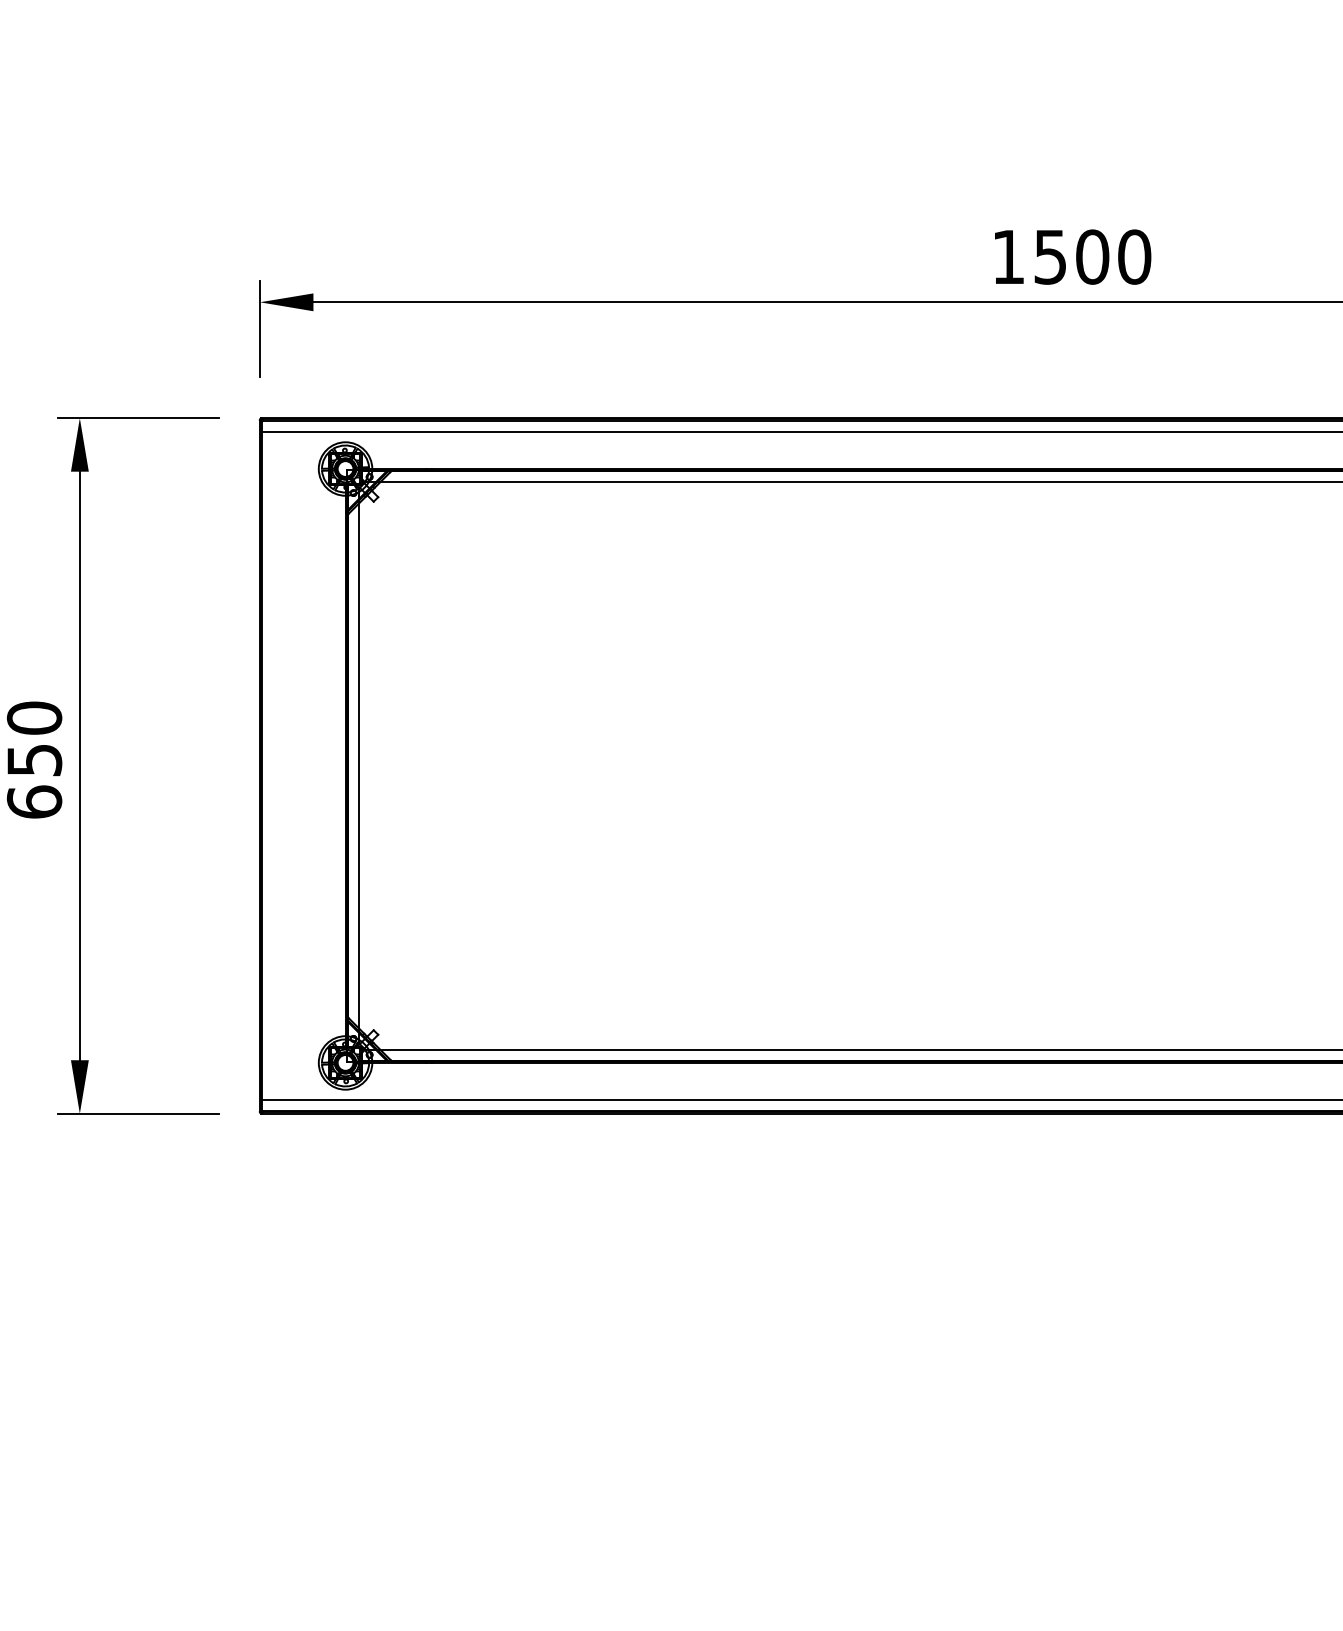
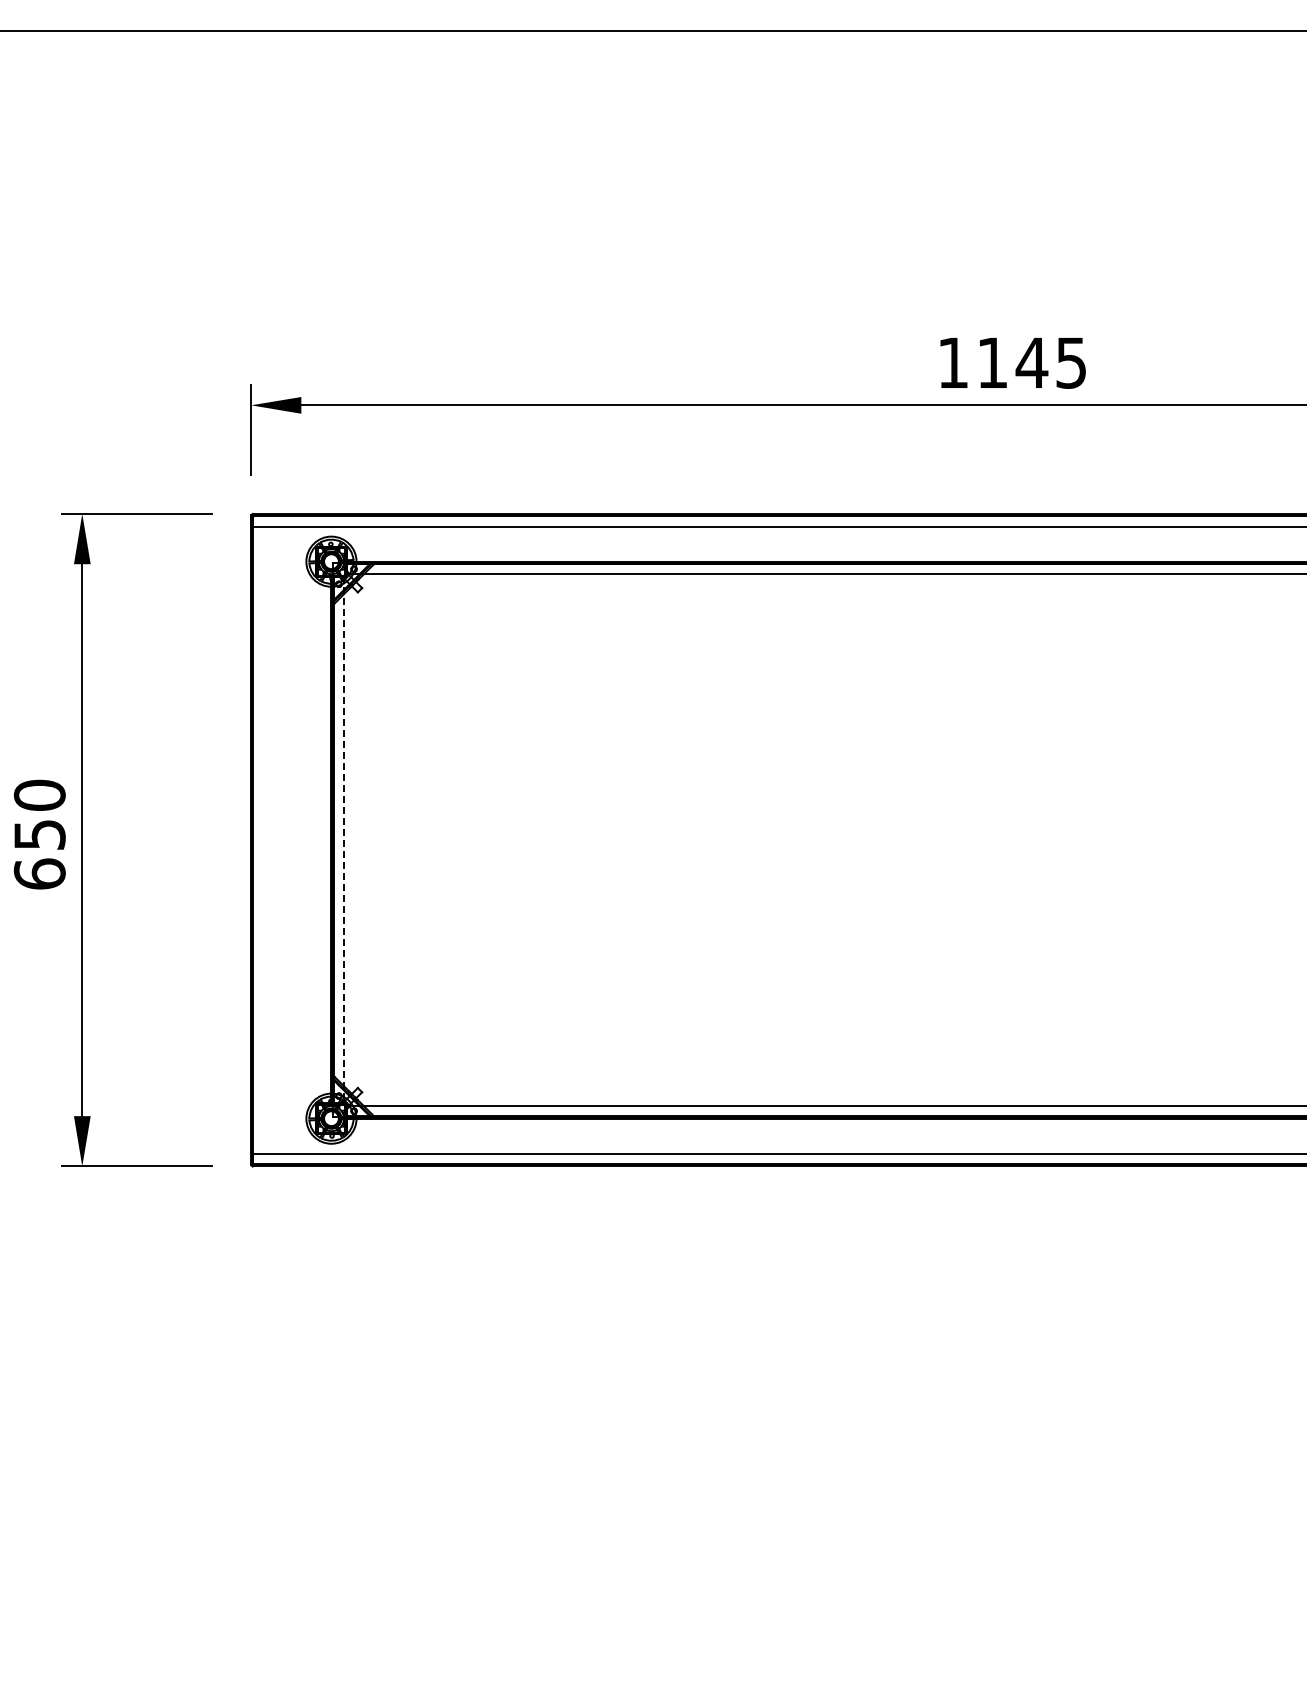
text: (1093, 256) -> (1032, 362), 1500 -> 1145
line: (359, 766) -> (344, 840), solid -> dashed

